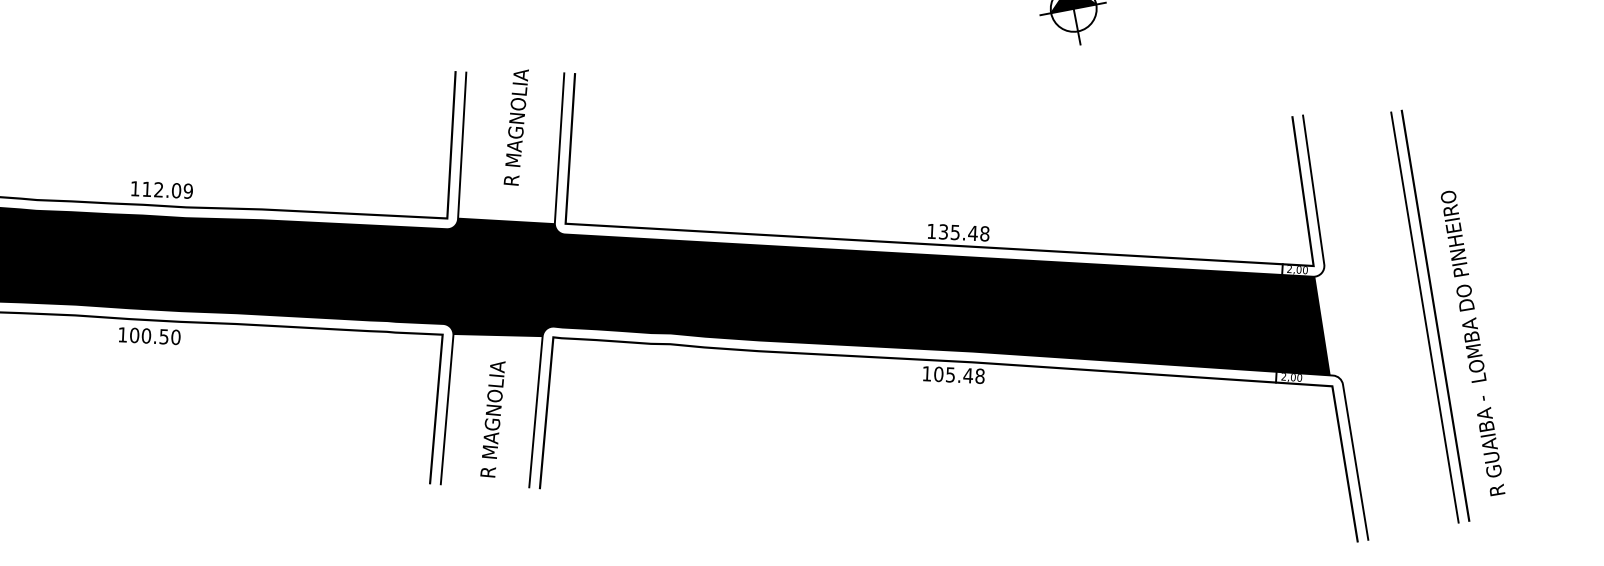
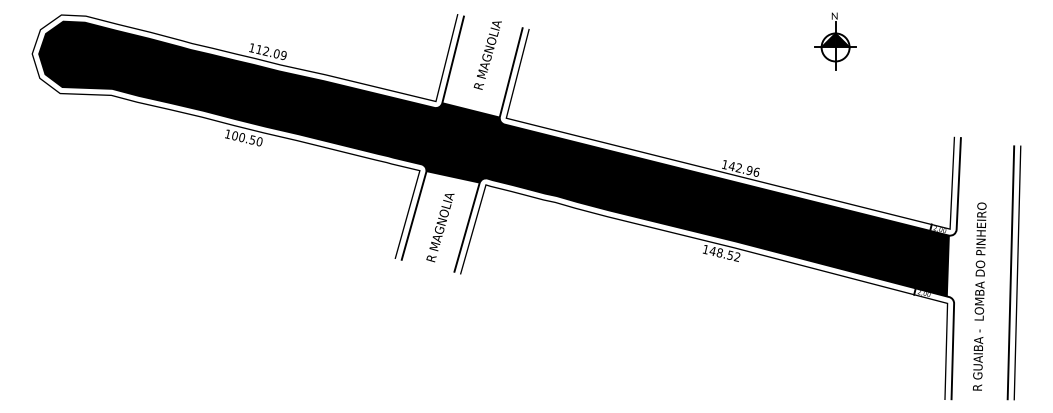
text: (962, 231) -> (743, 168), 135.48 -> 142.96
text: (1472, 343) -> (979, 296), moved
text: (958, 374) -> (724, 253), 105.48 -> 148.52

